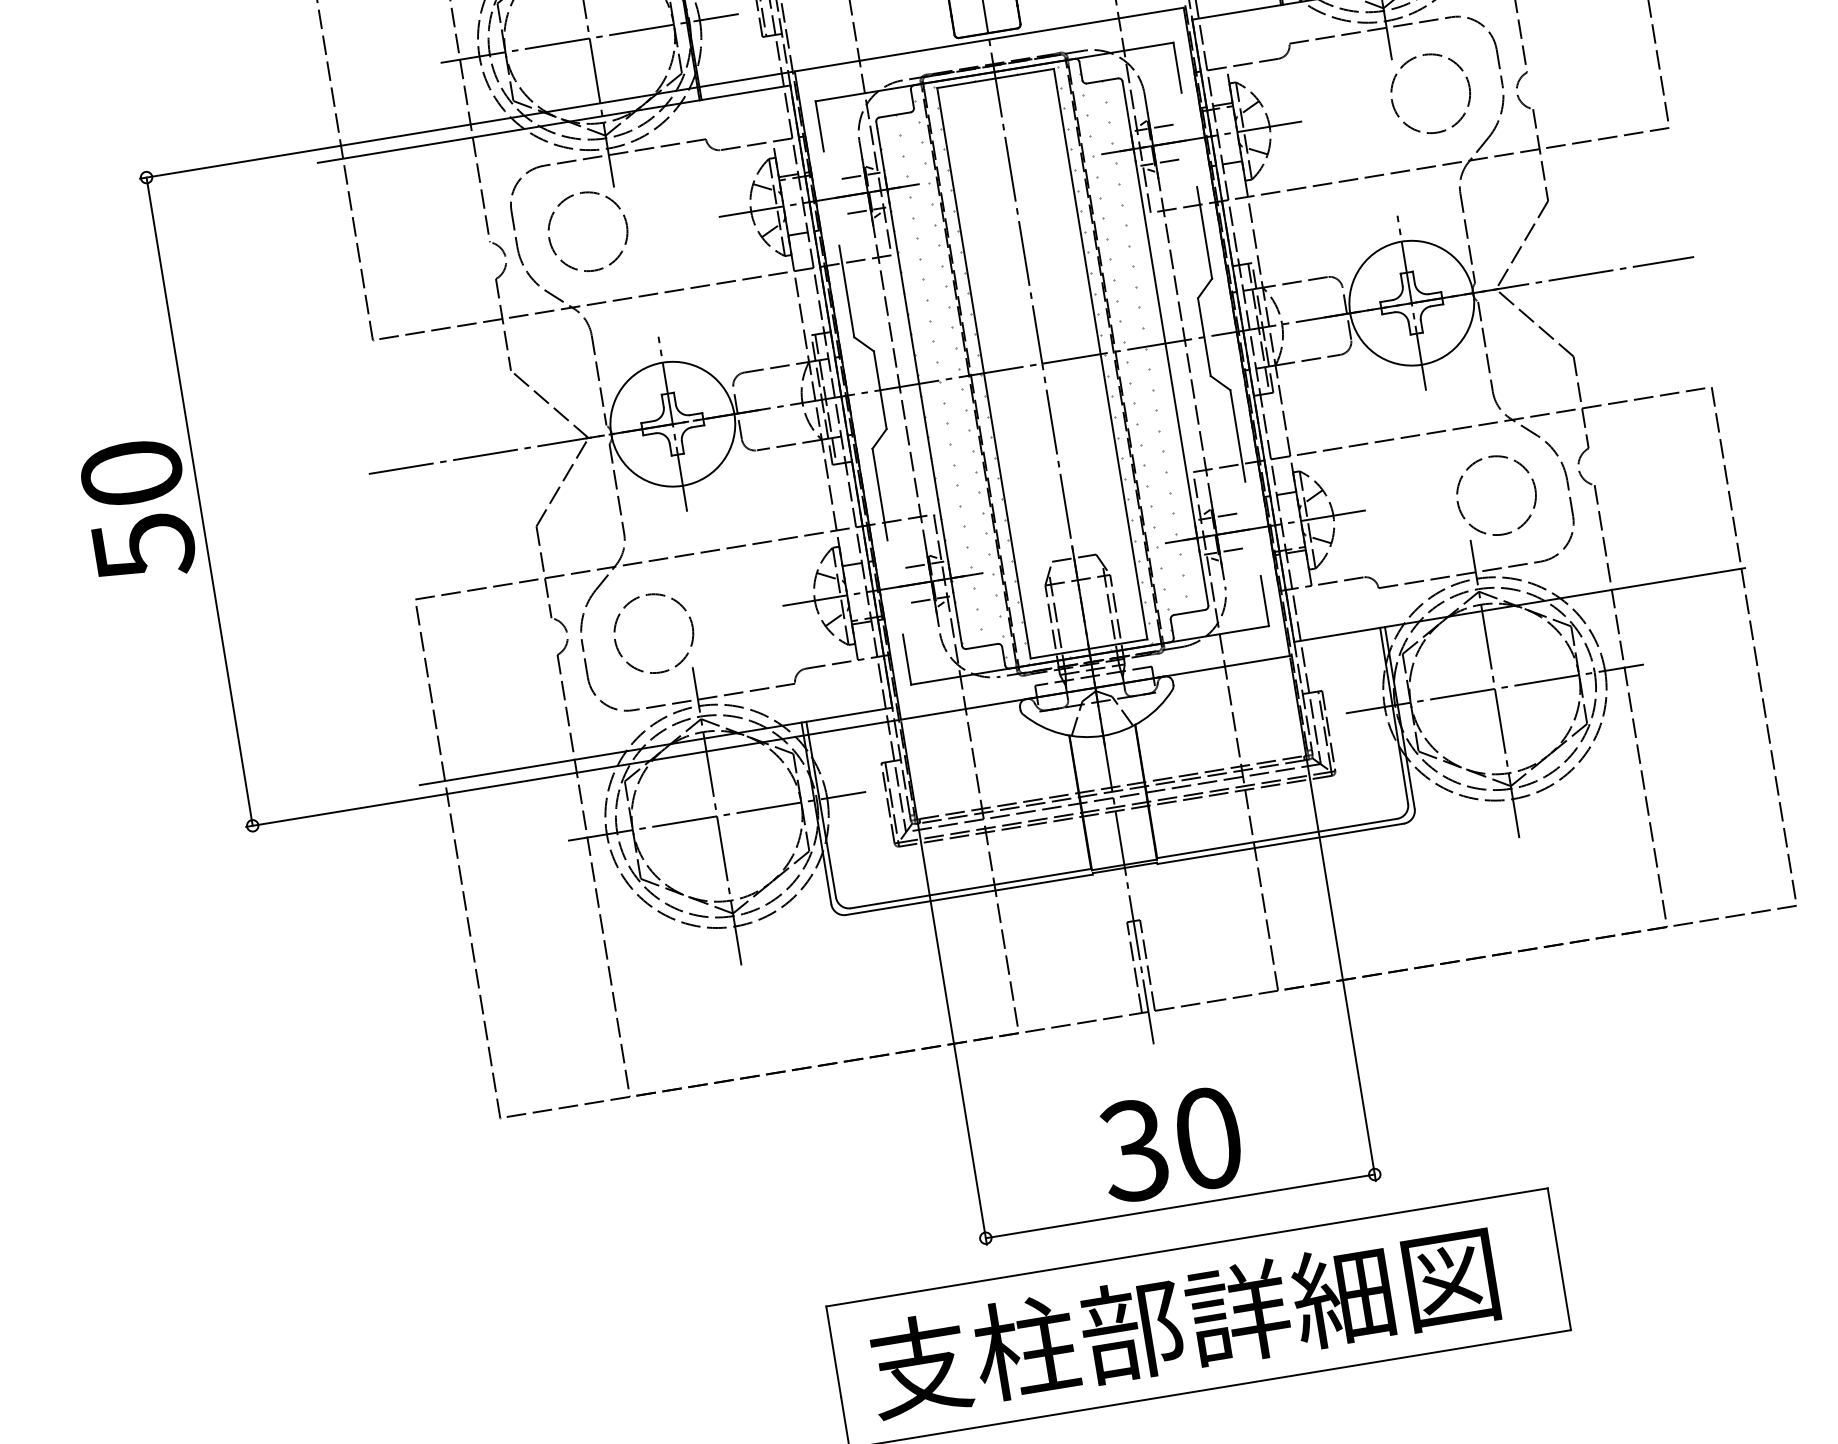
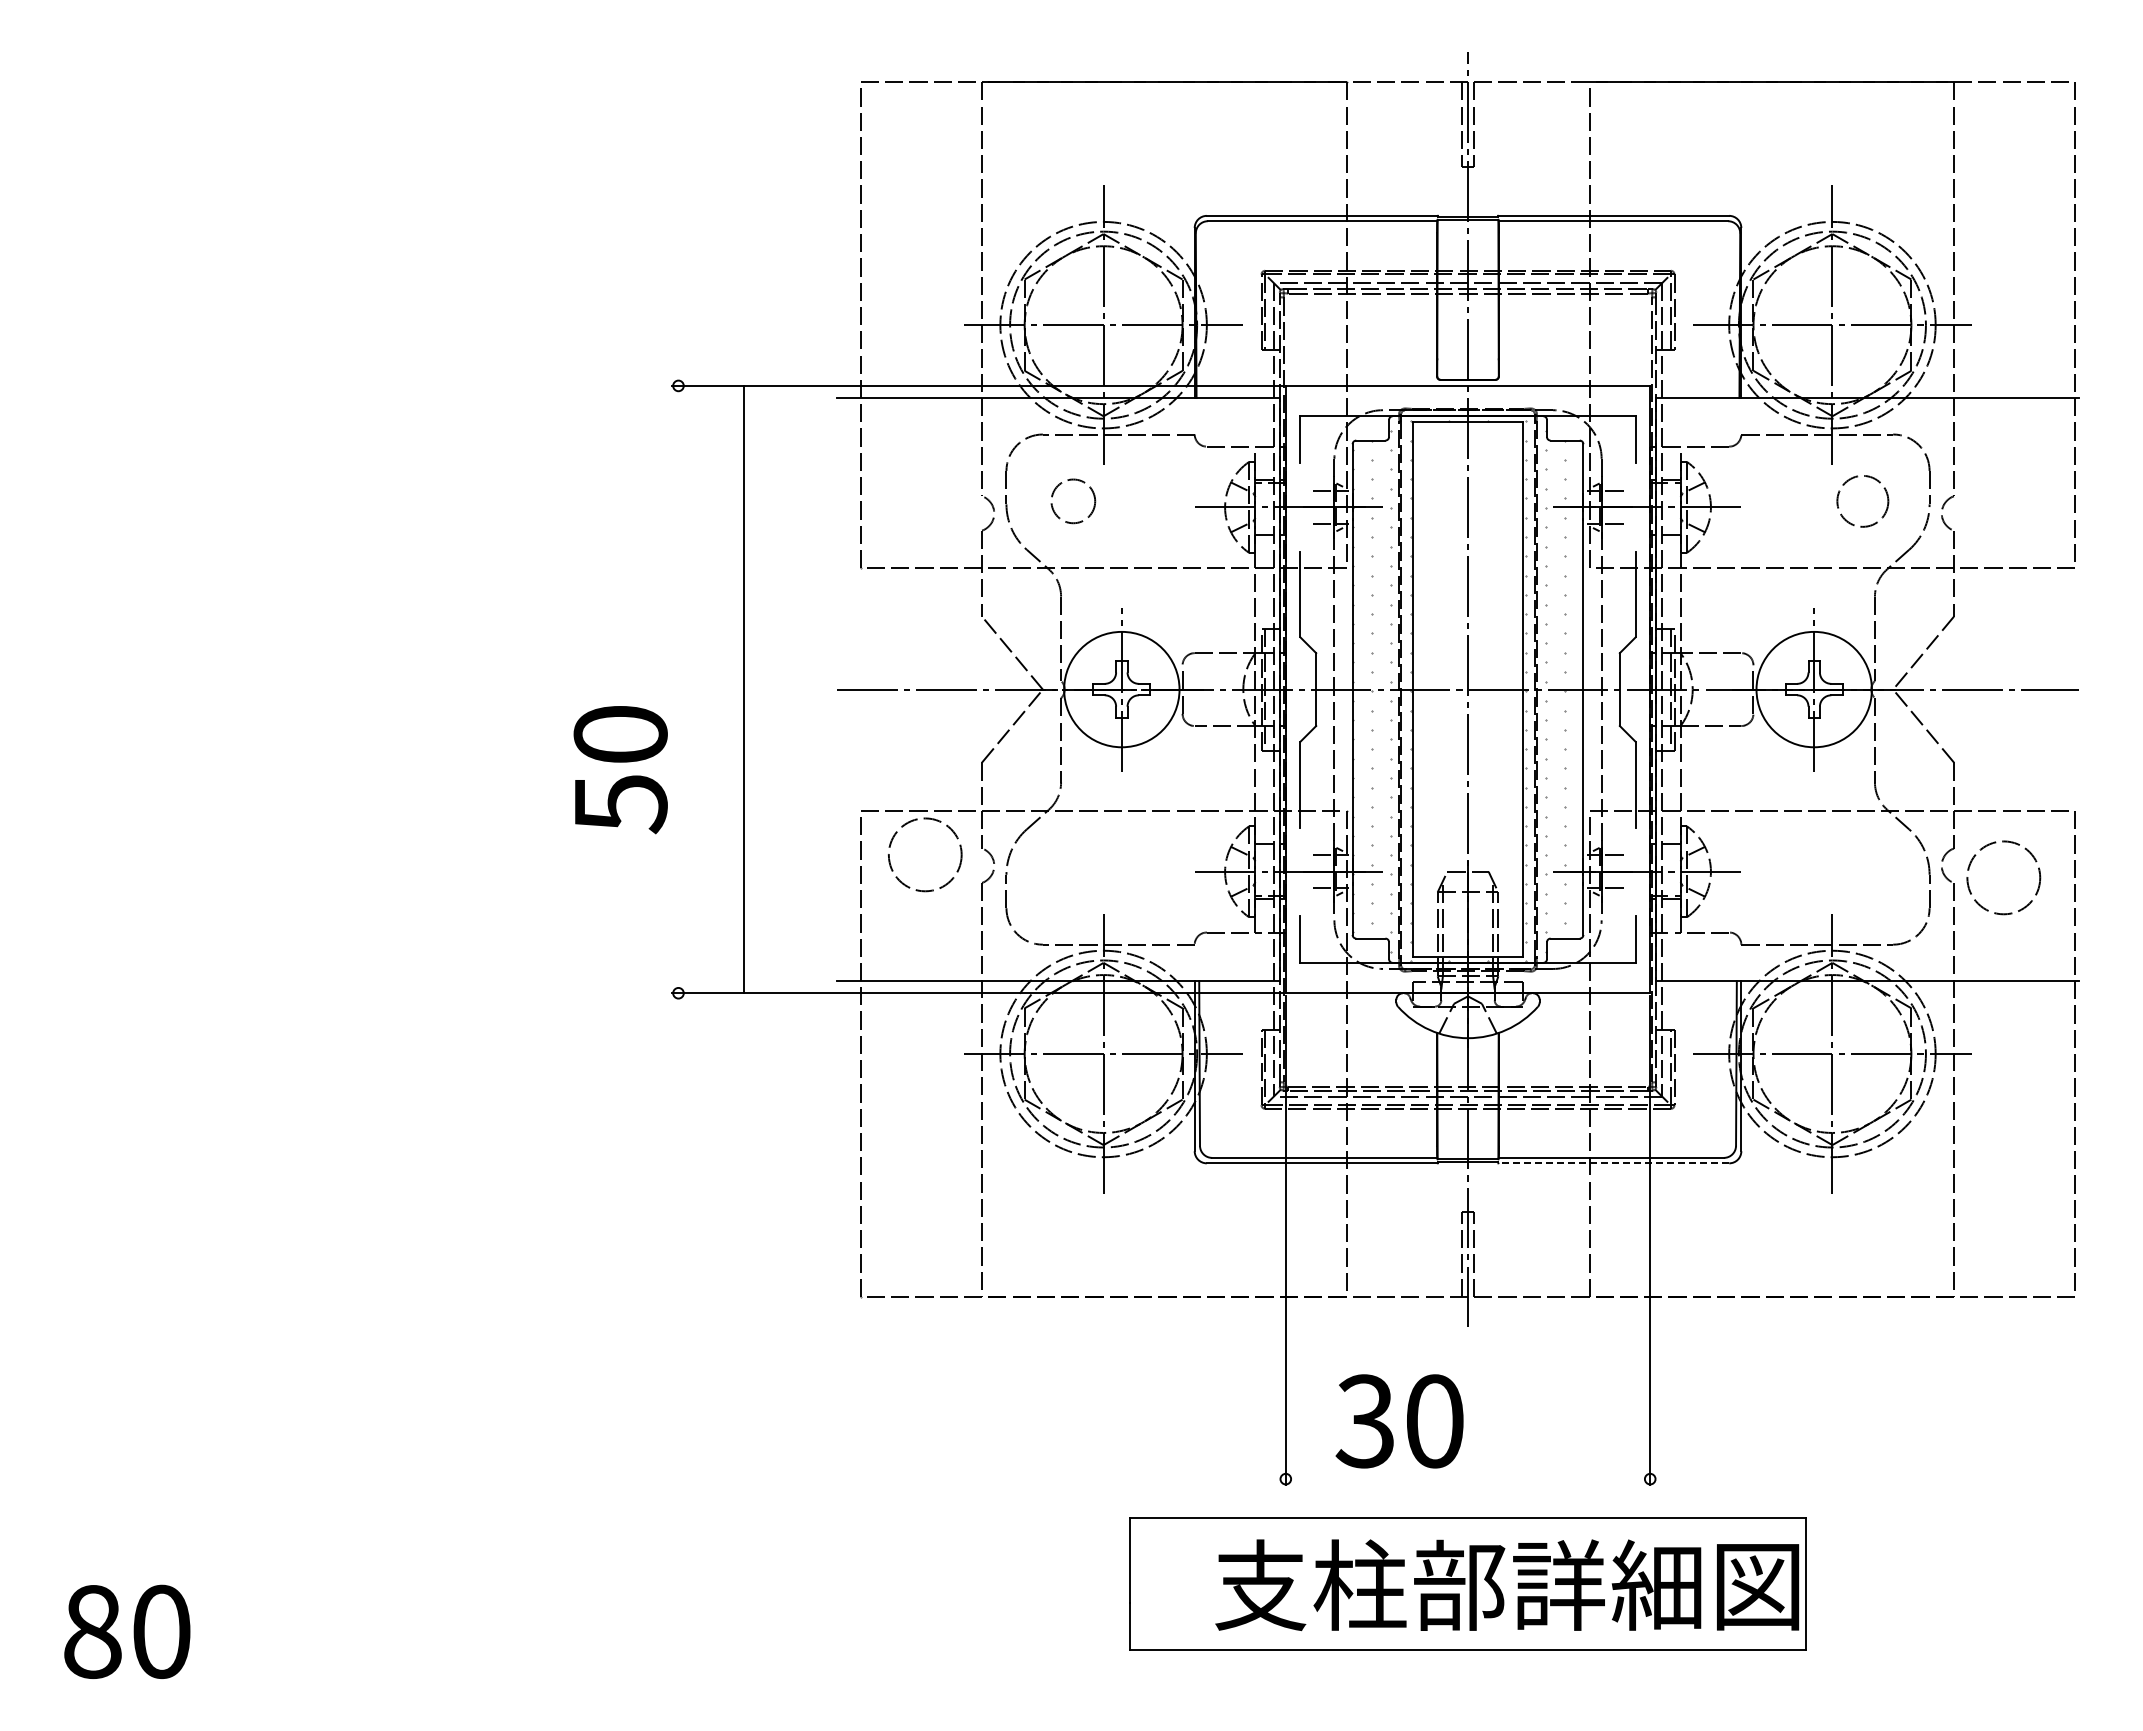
circle: (1430, 94) -> (1862, 501), size x0.7
circle: (588, 231) -> (1073, 501), size x0.6
circle: (1496, 495) -> (2003, 877), moved
line: (199, 501) -> (744, 689), moved
text: (137, 511) -> (620, 770), moved
circle: (654, 633) -> (925, 854), moved
line: (1280, 844) -> (1613, 1163), solid -> dashed
text: (1170, 1144) -> (1399, 1421), moved
line: (1179, 1206) -> (1467, 1479), removed
text: (1183, 1322) -> (1507, 1585), moved

